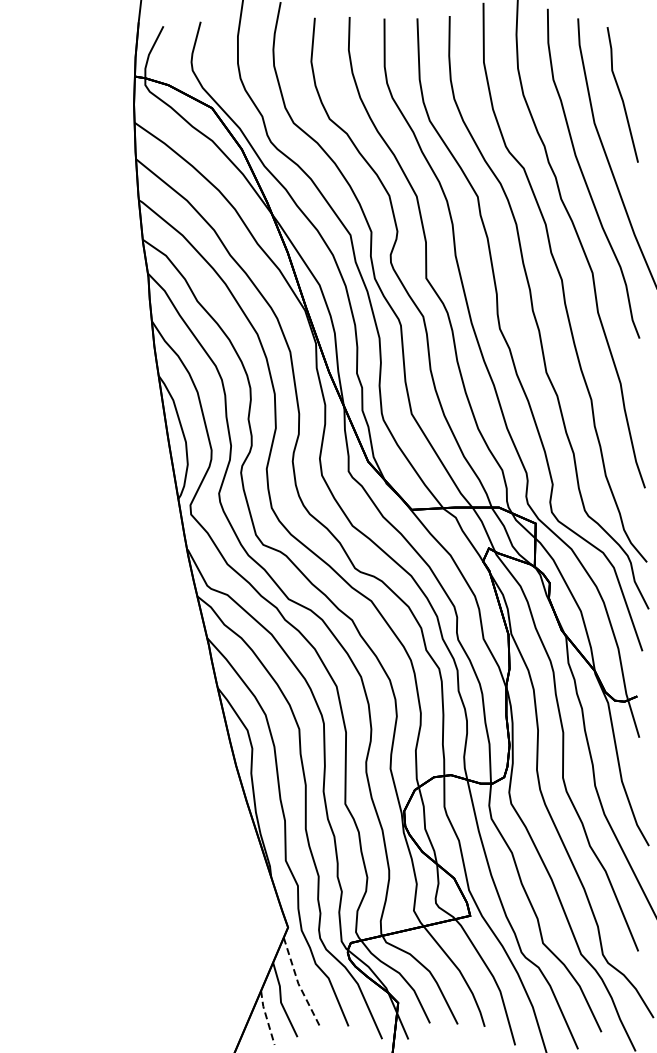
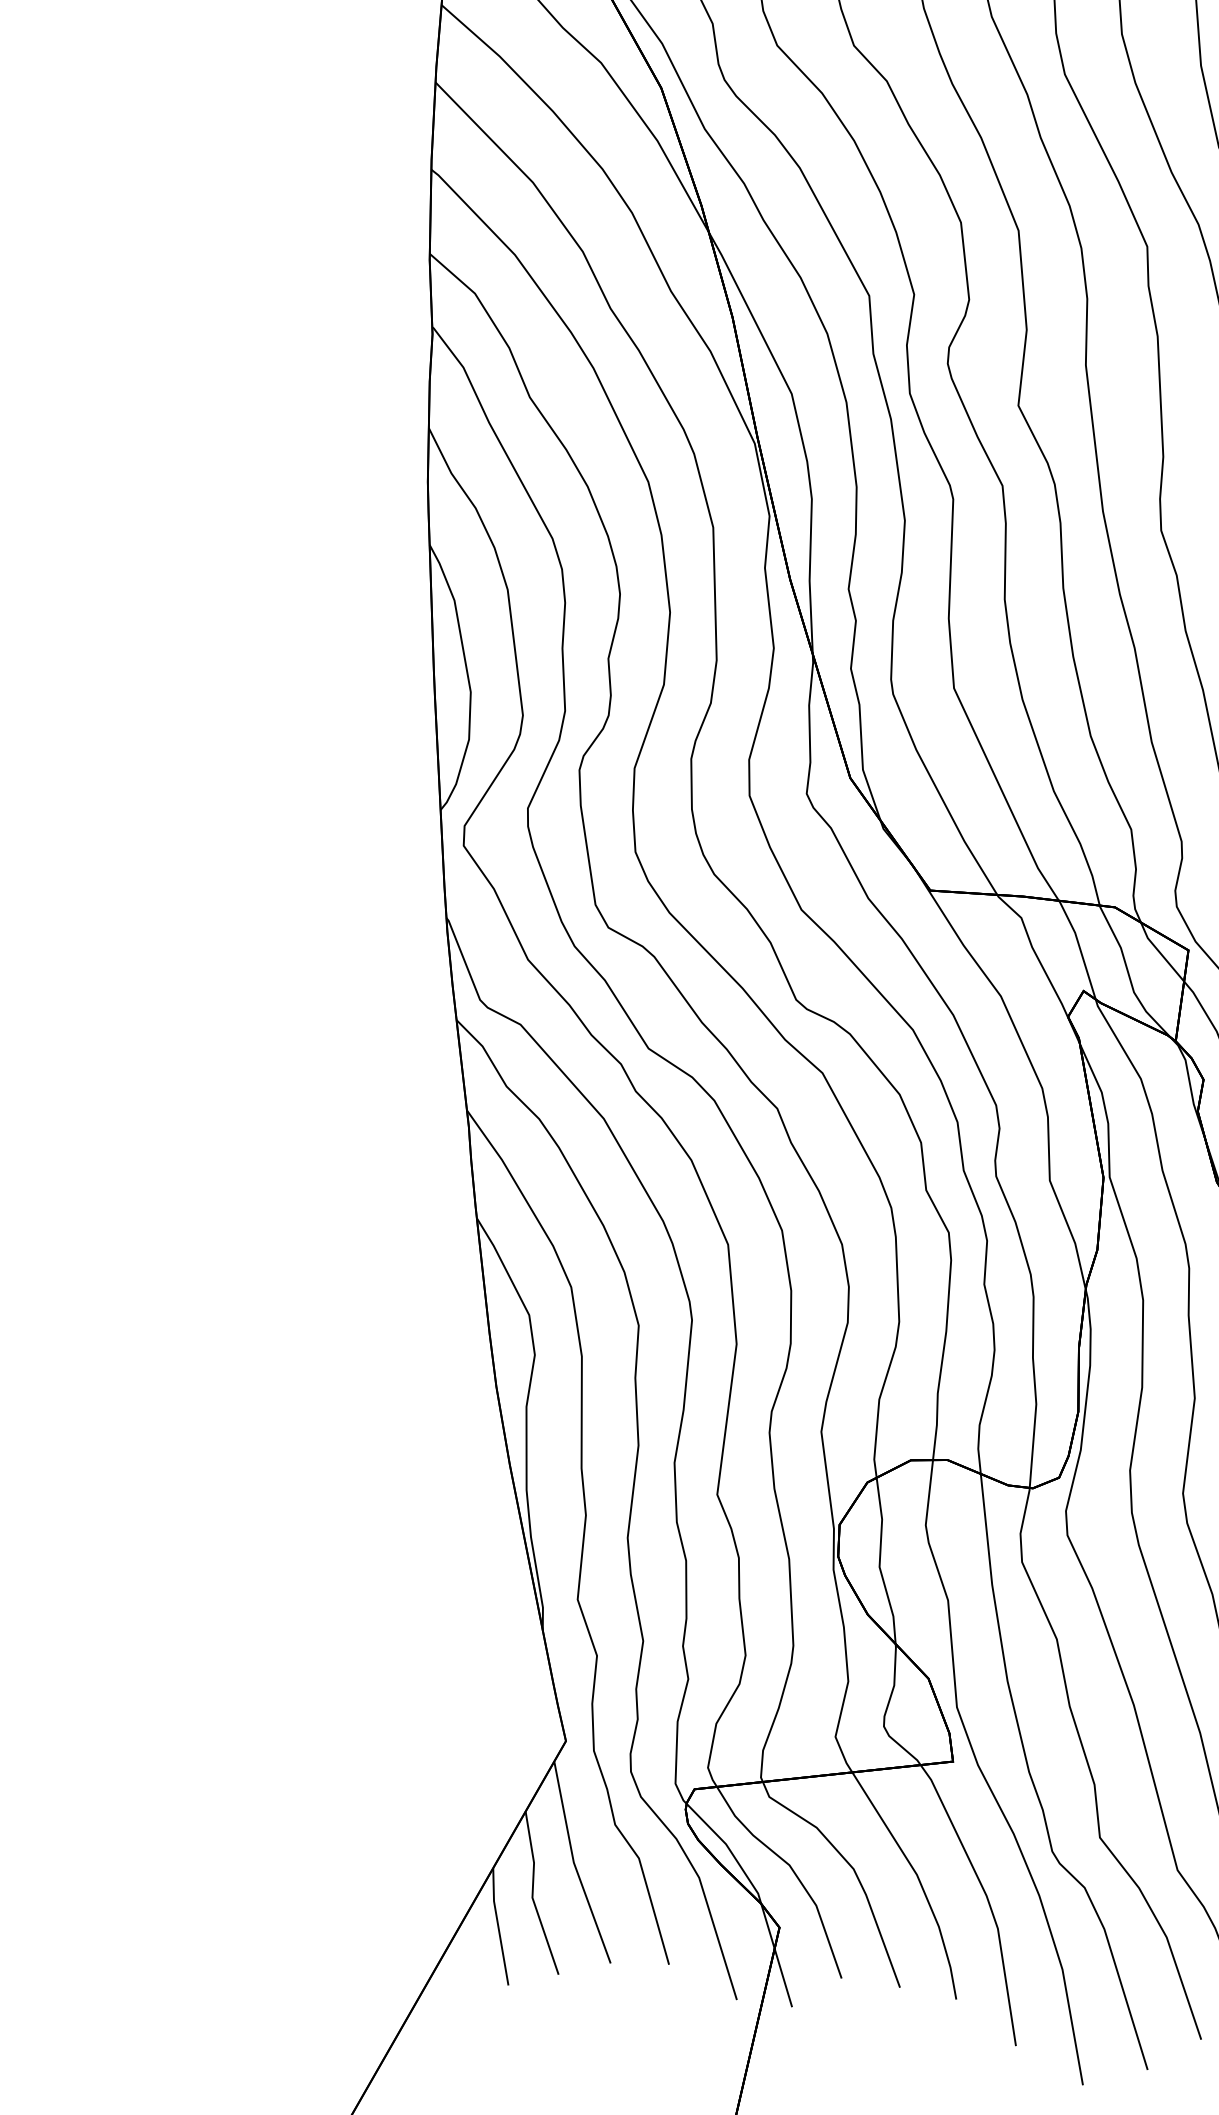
line: (298, 984) -> (573, 1863), dashed -> solid
line: (266, 1017) -> (498, 1925), dashed -> solid

